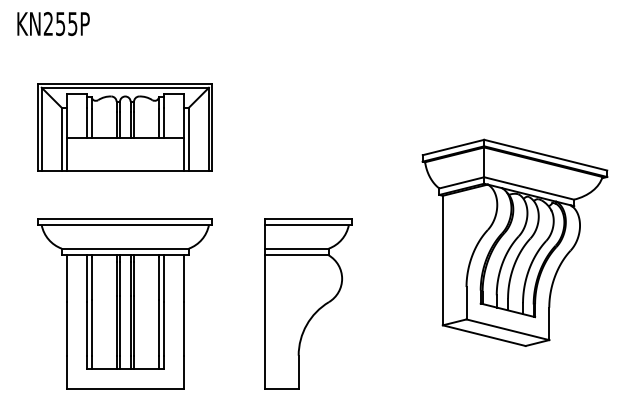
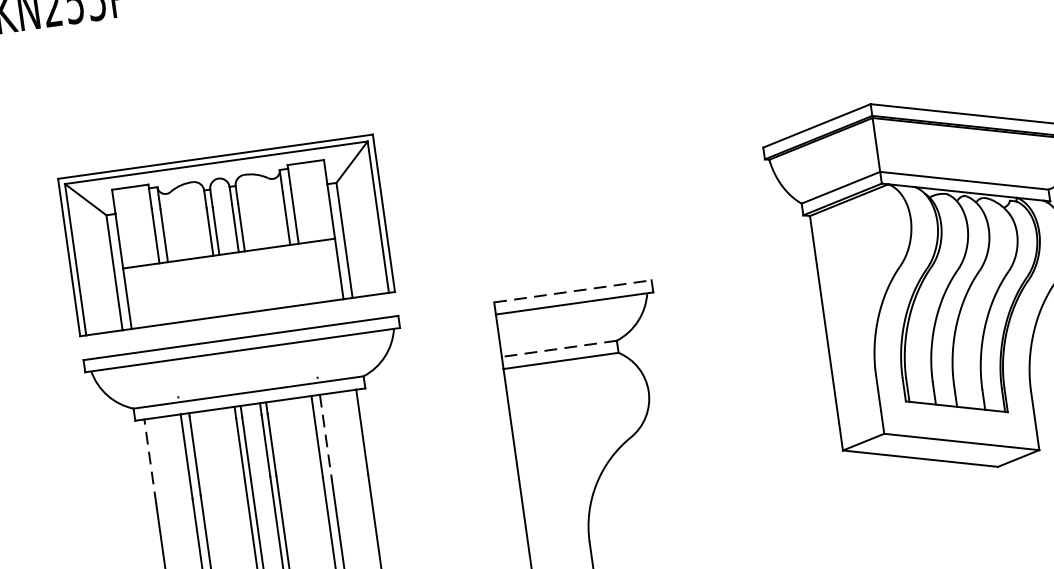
part: (124, 127) -> (224, 234), moved
line: (309, 218) -> (574, 291), solid -> dashed
line: (297, 248) -> (560, 348), solid -> dashed
line: (66, 278) -> (149, 461), solid -> dashed
line: (163, 279) -> (325, 438), solid -> dashed

